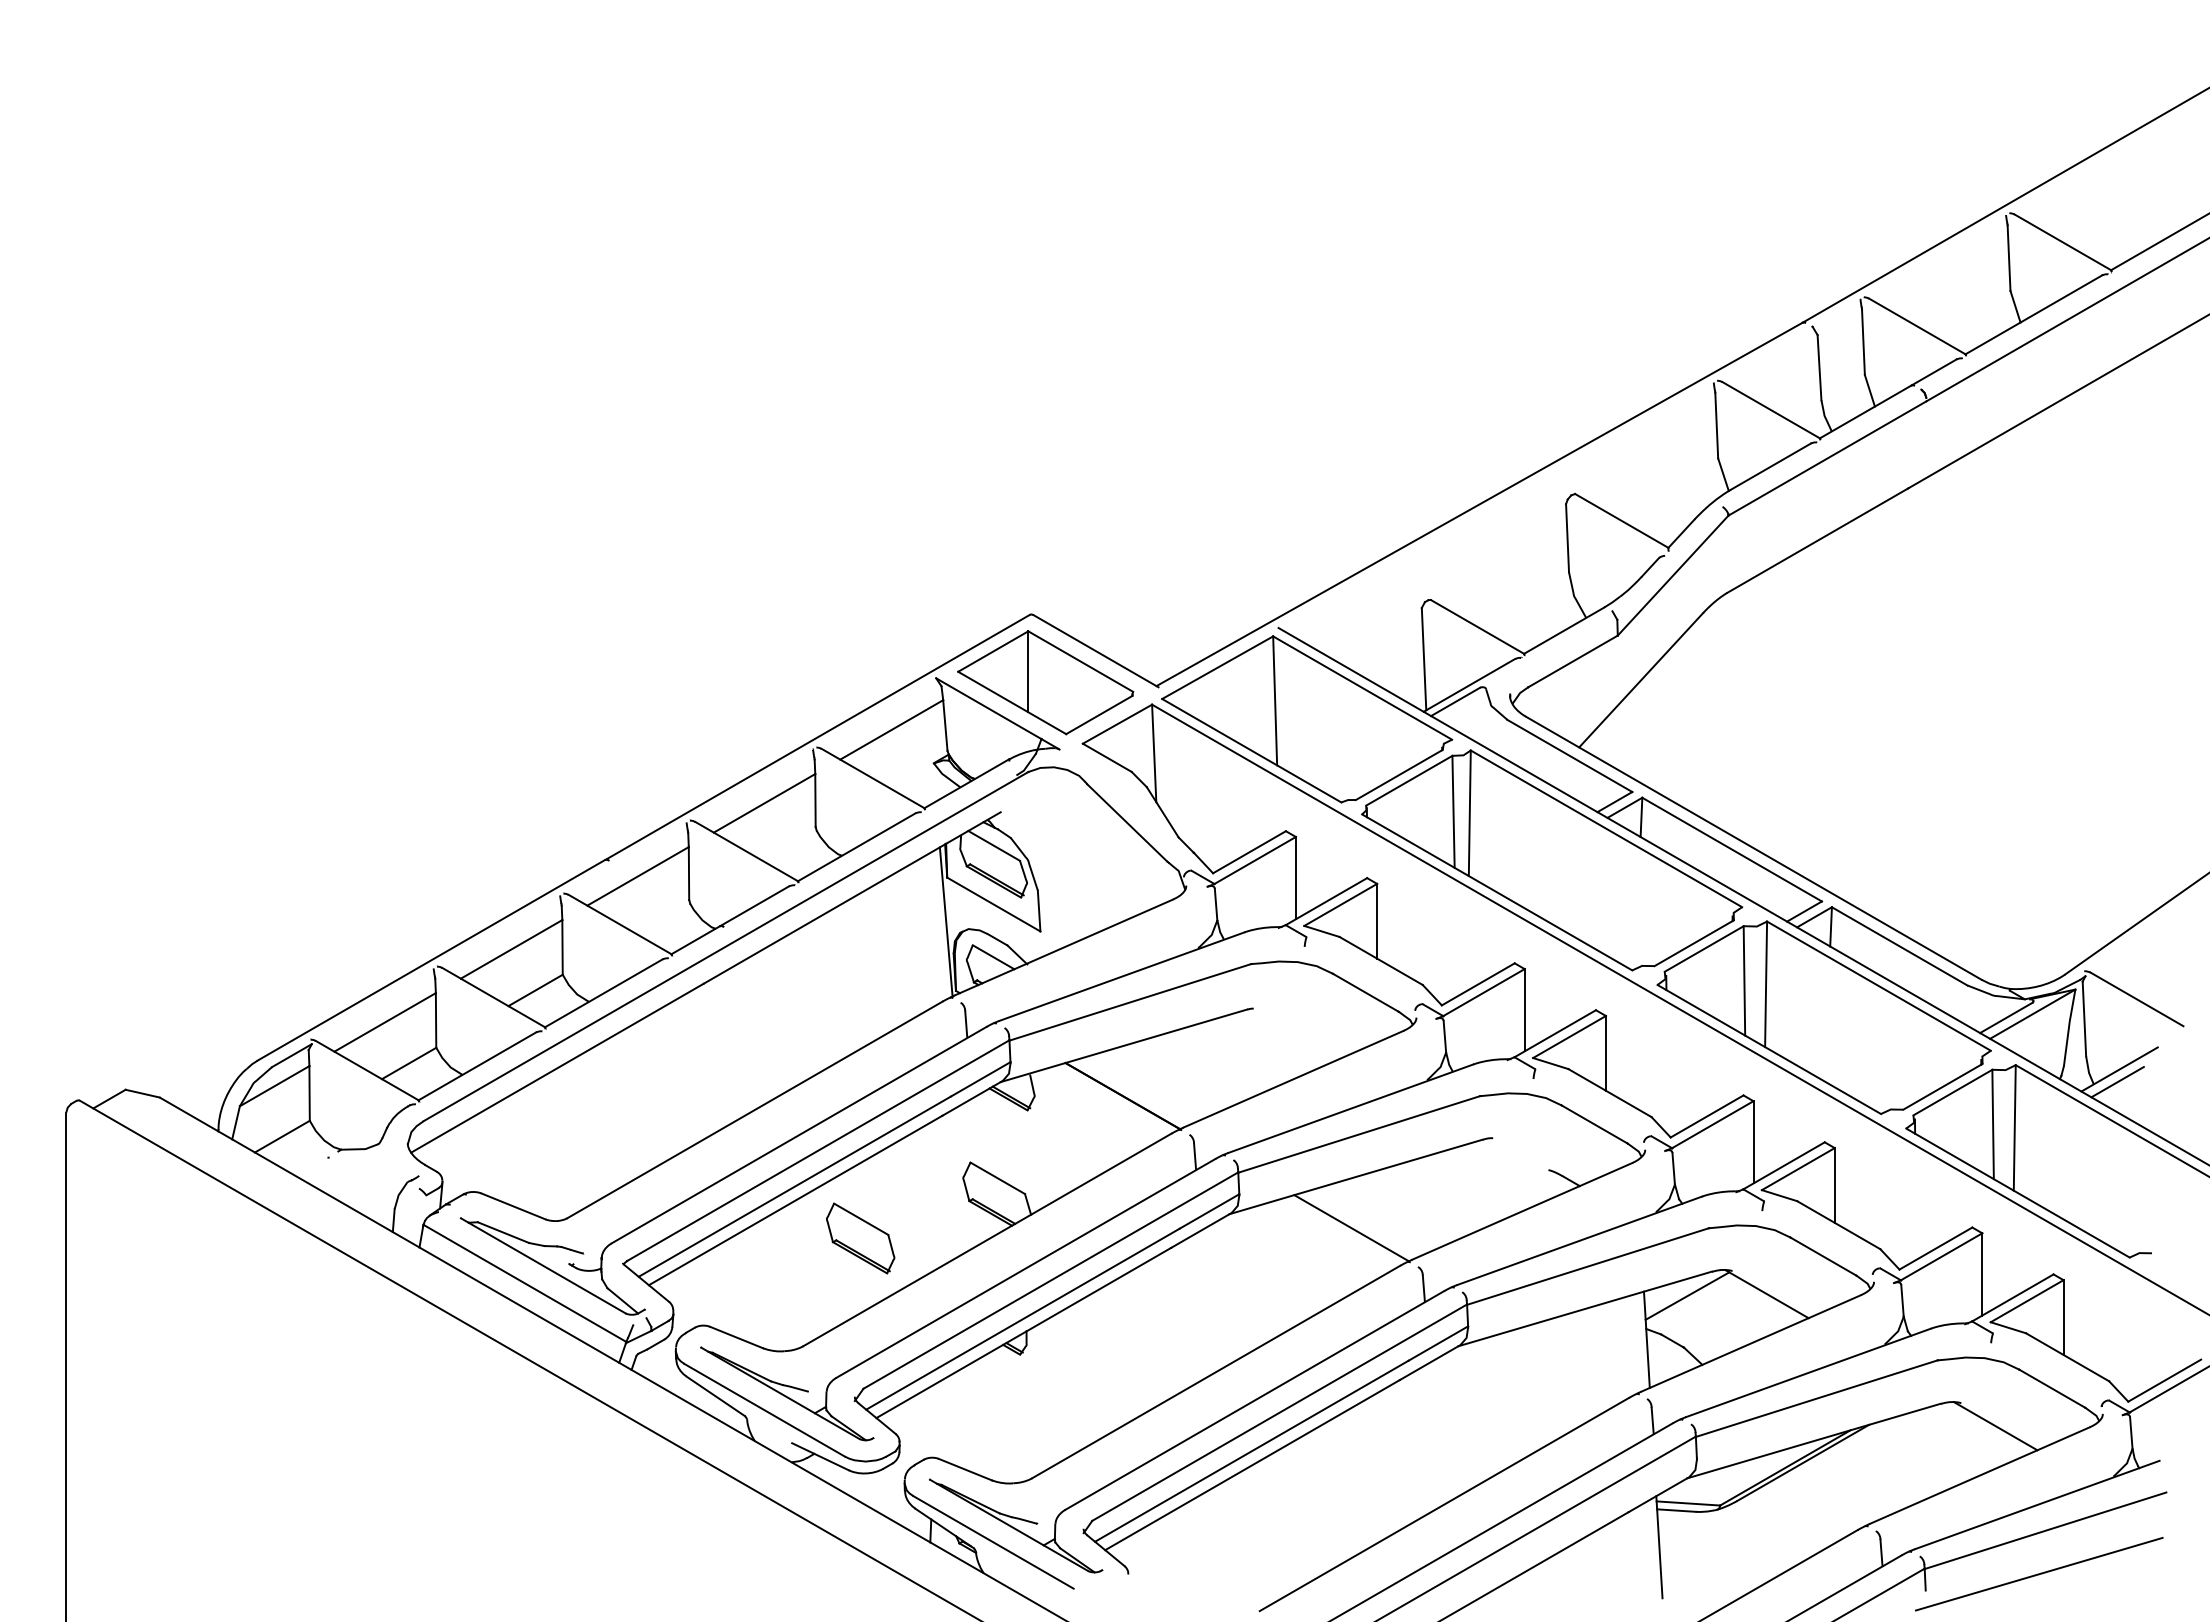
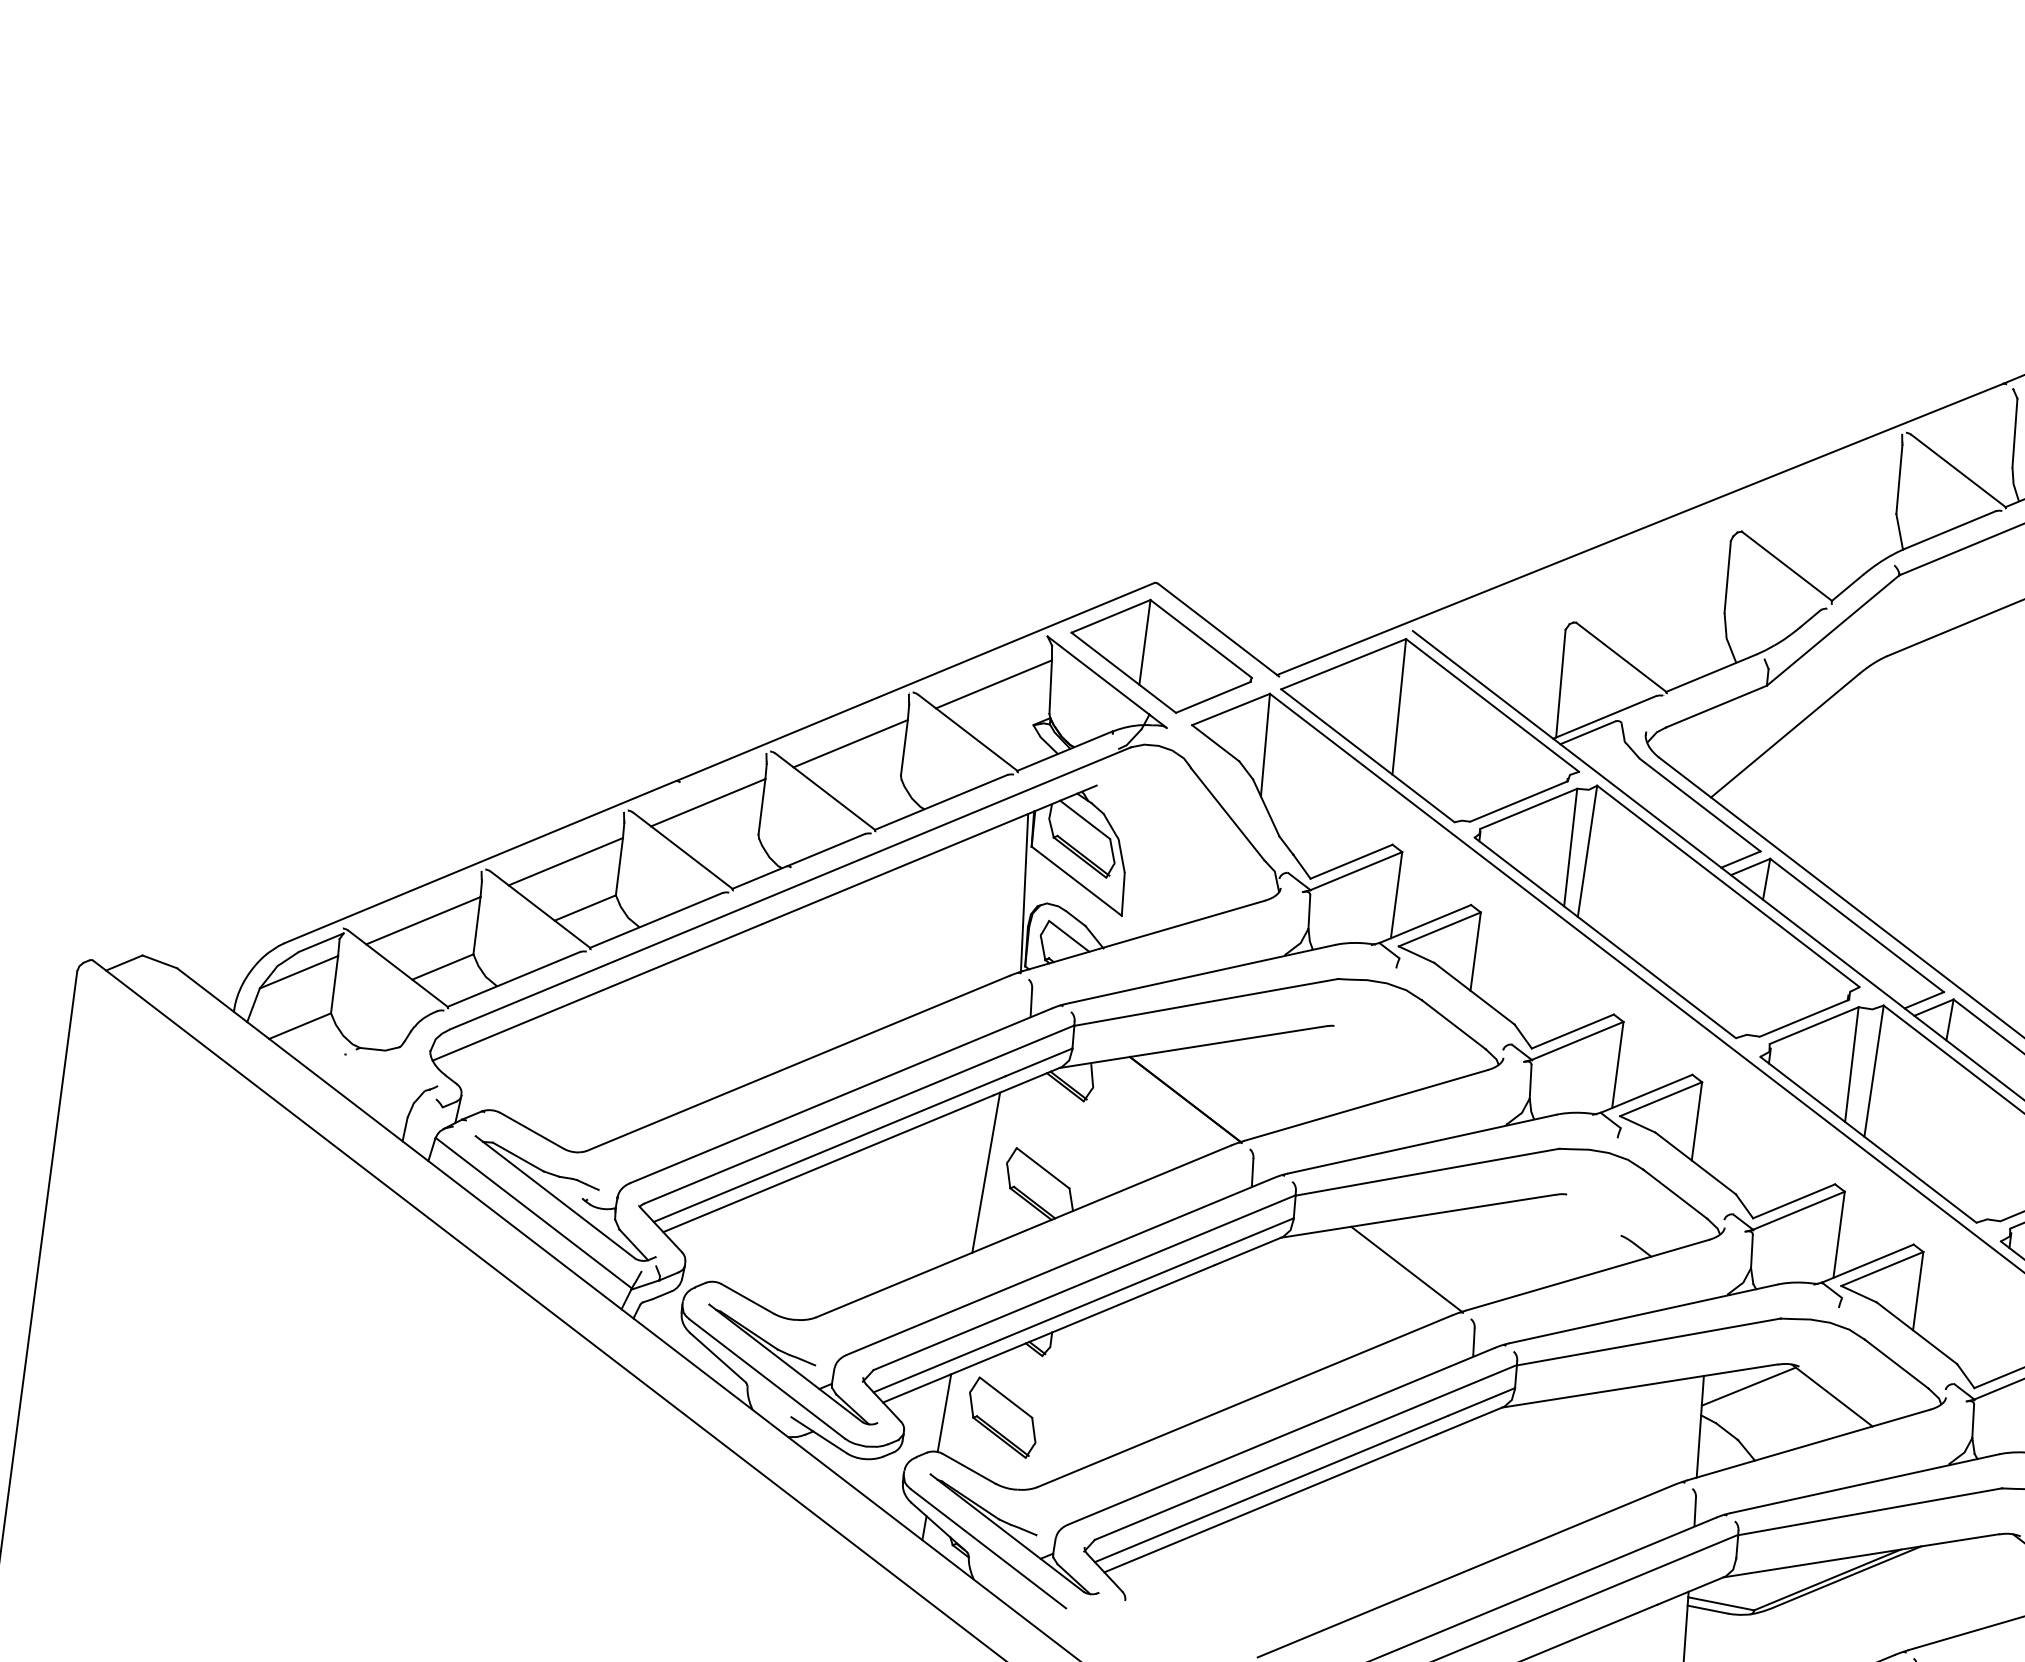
line: (944, 1189) -> (985, 1172), added
part: (860, 1238) -> (1002, 1417), moved
line: (934, 1420) -> (943, 1413), added

